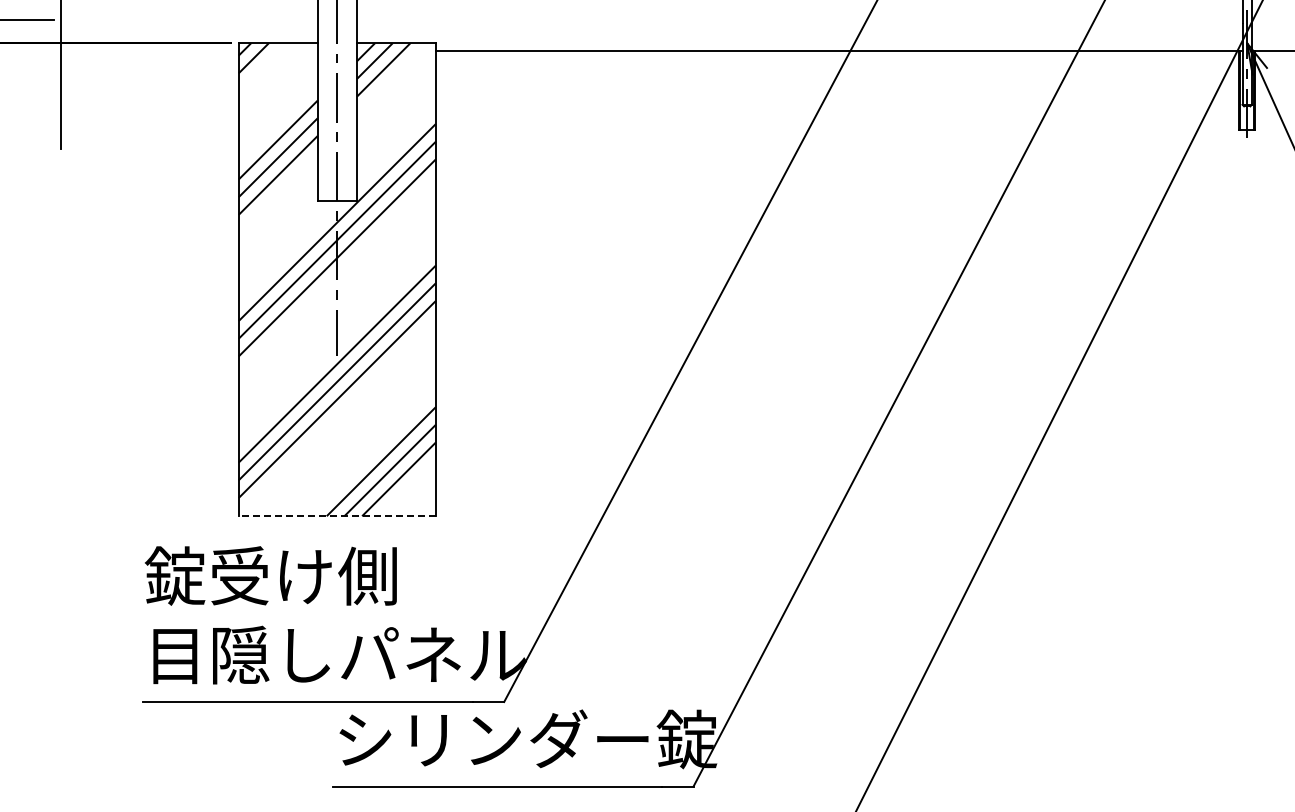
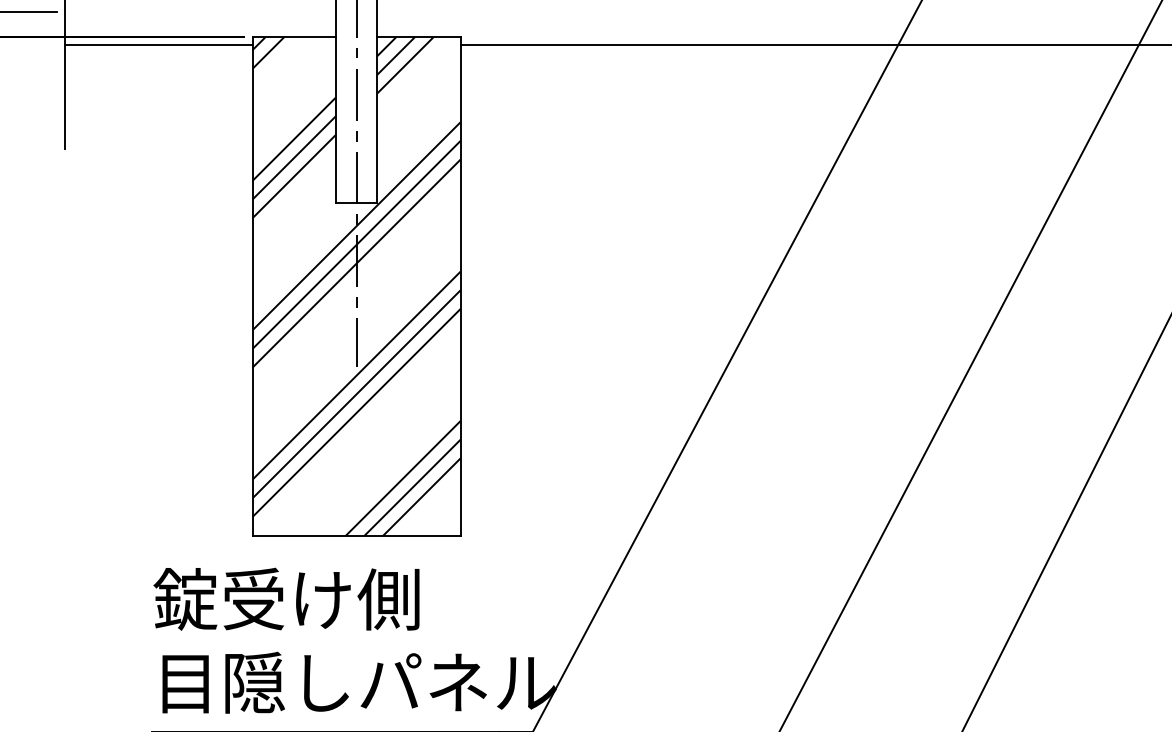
line: (149, 51) -> (158, 45), added
line: (337, 516) -> (356, 536), dashed -> solid

